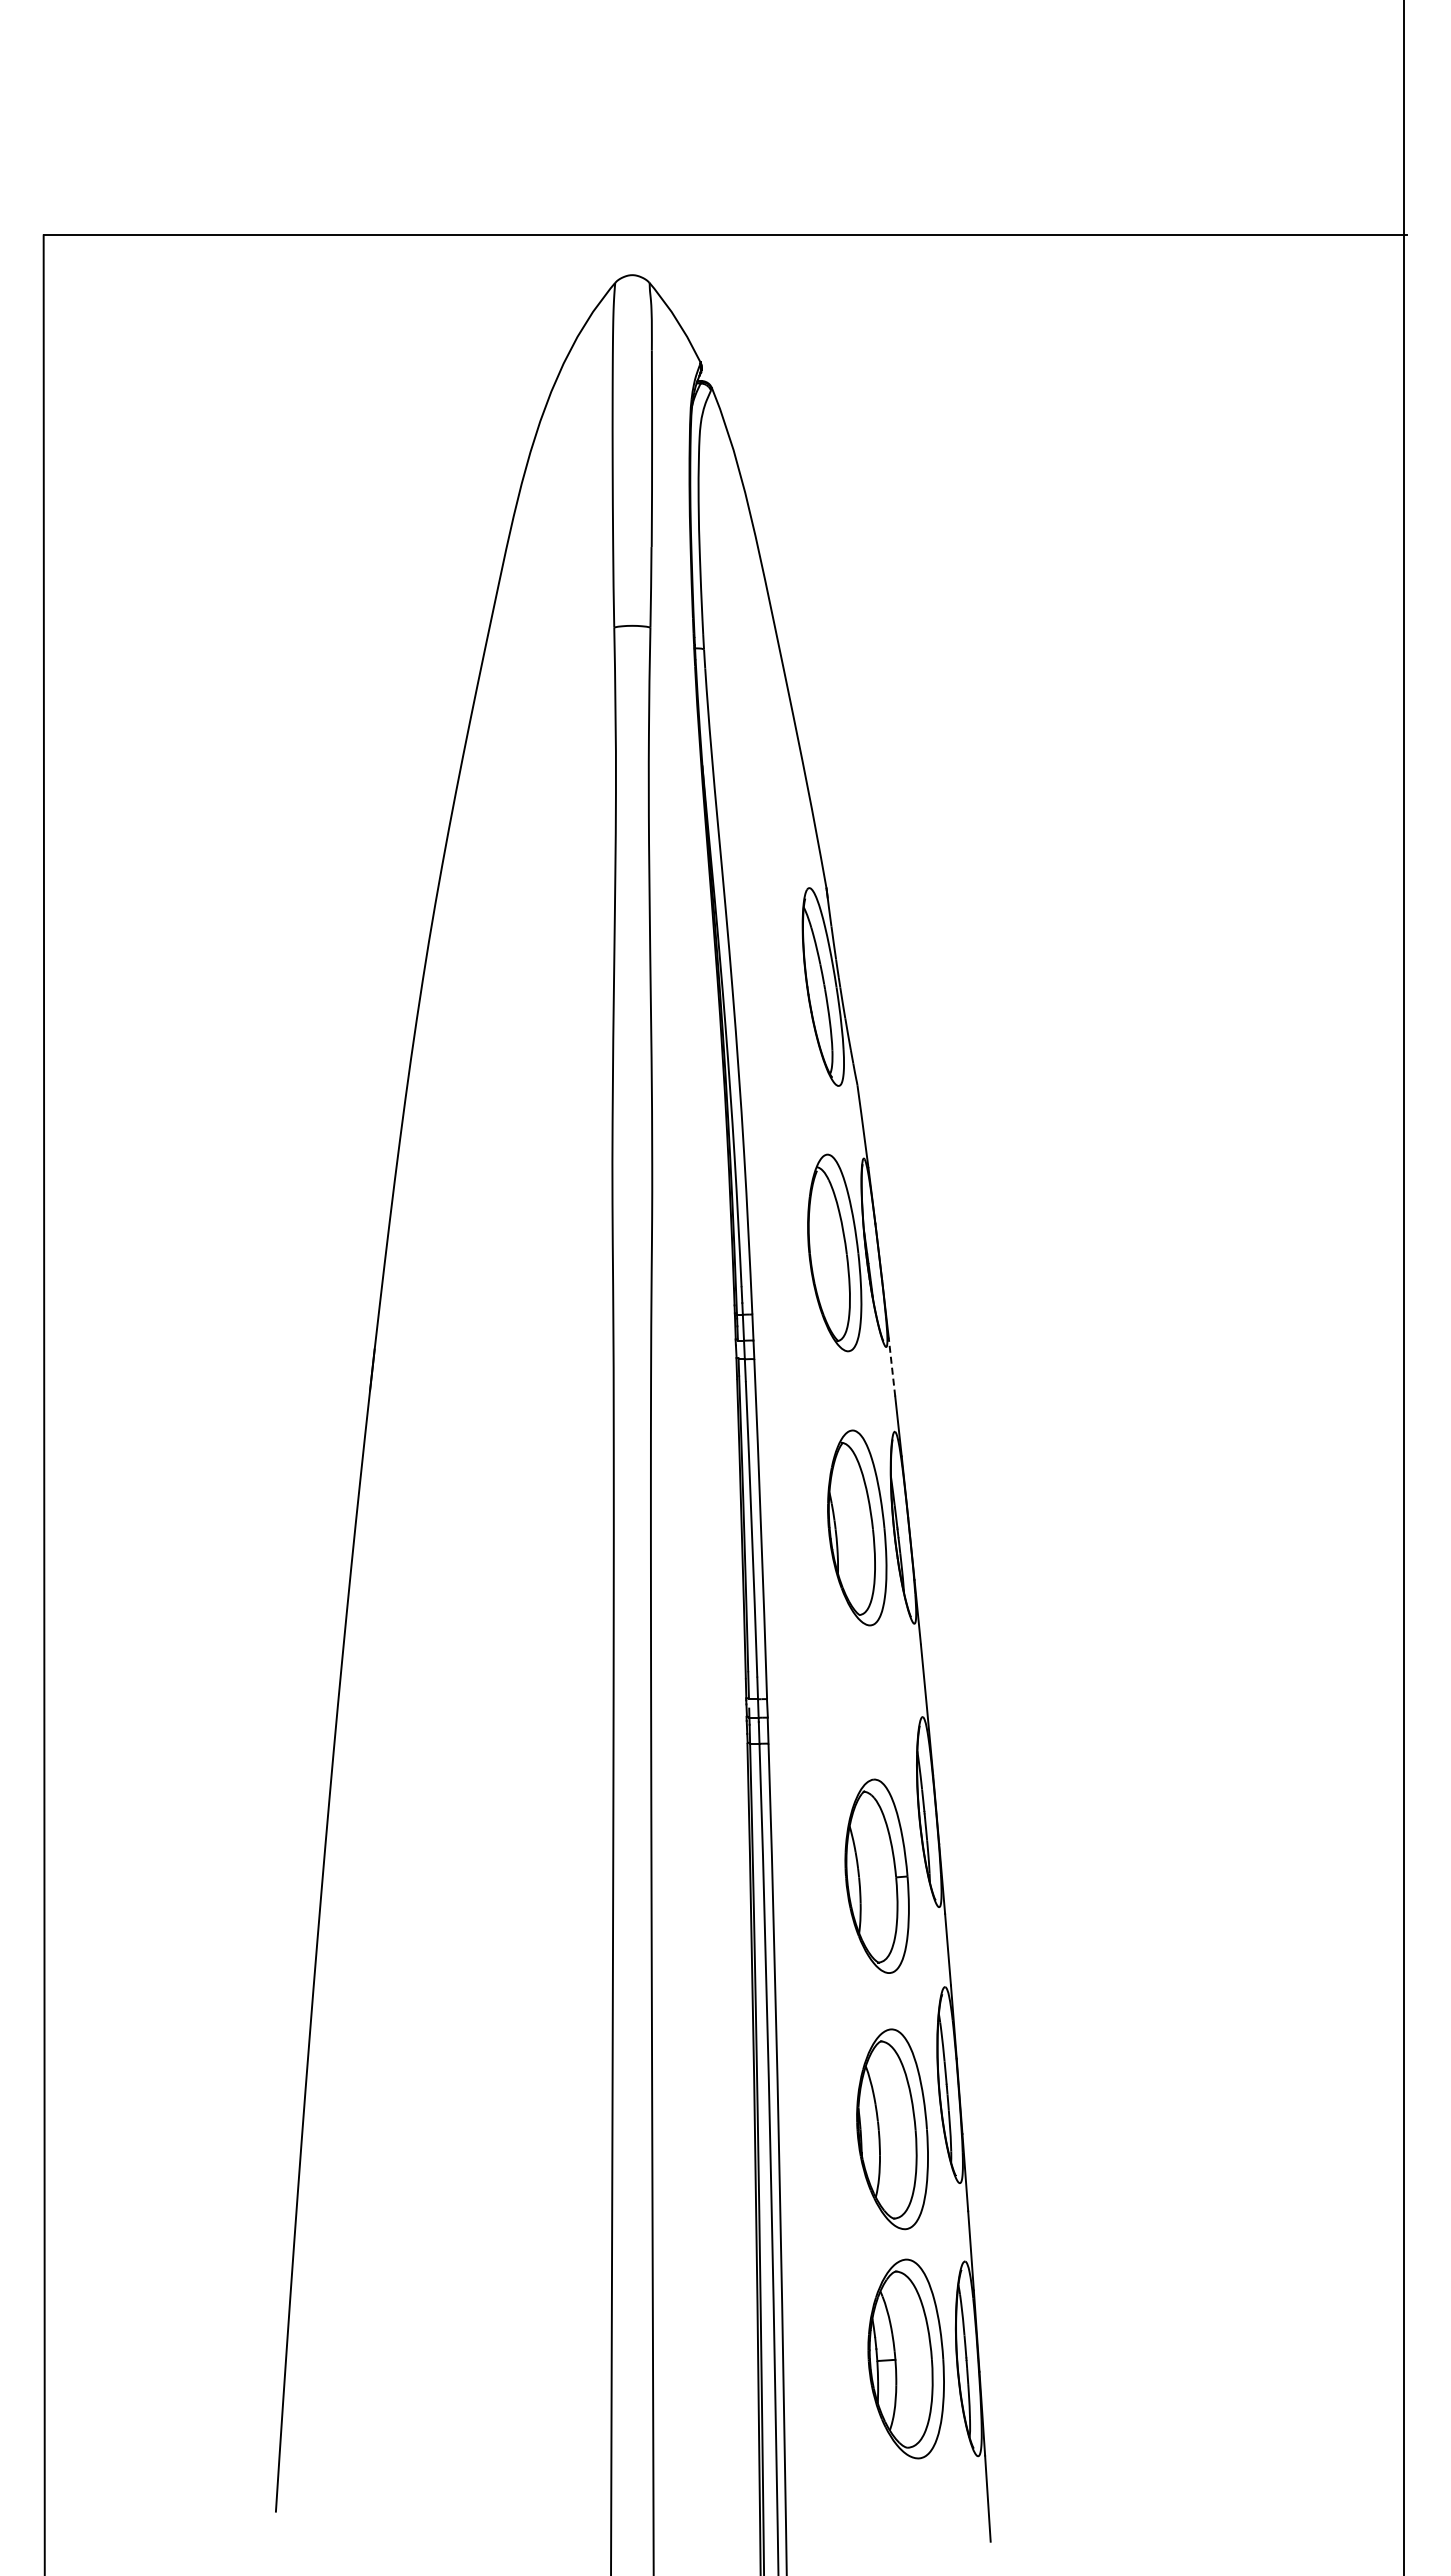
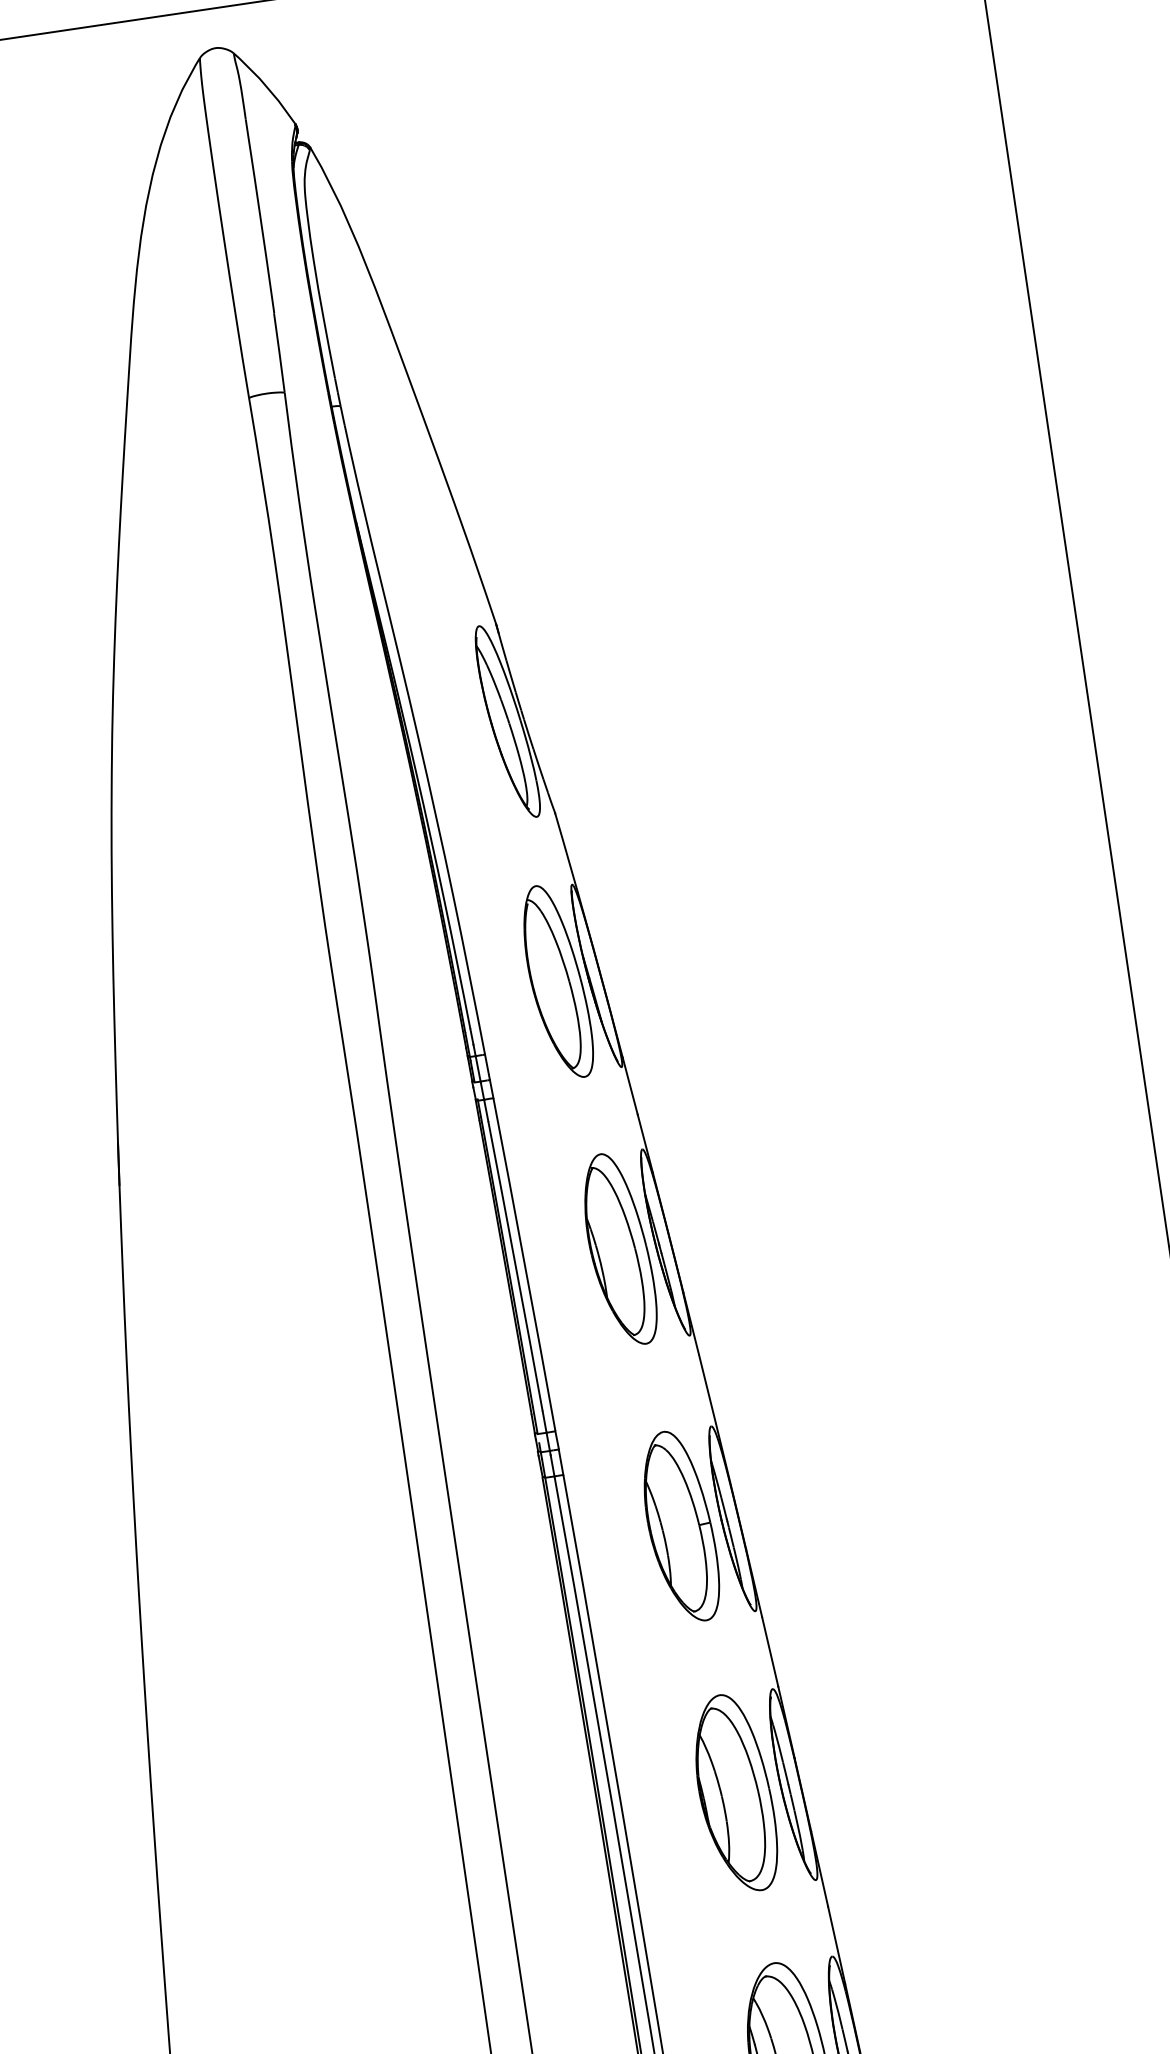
line: (891, 1367) -> (629, 1086), dashed -> solid
part: (876, 1875) -> (679, 1526), moved
part: (892, 2129) -> (735, 1793), moved

